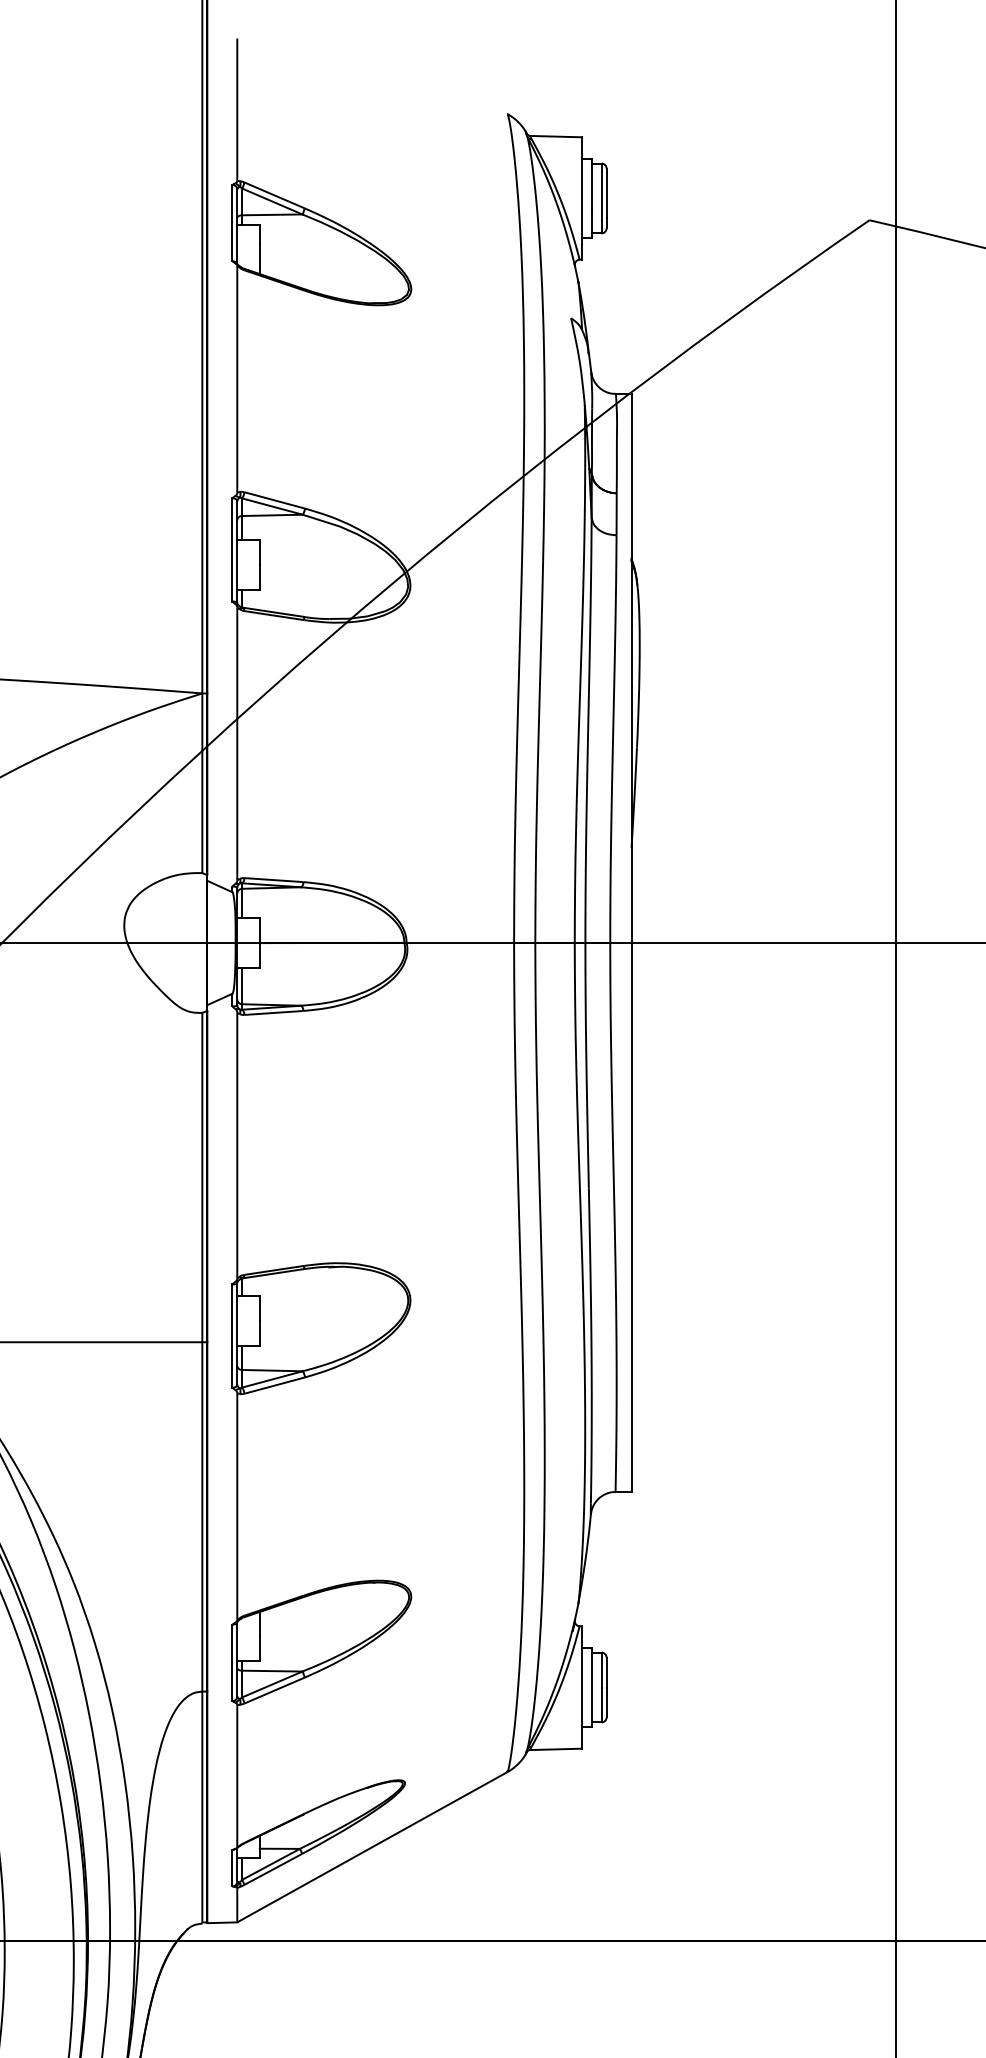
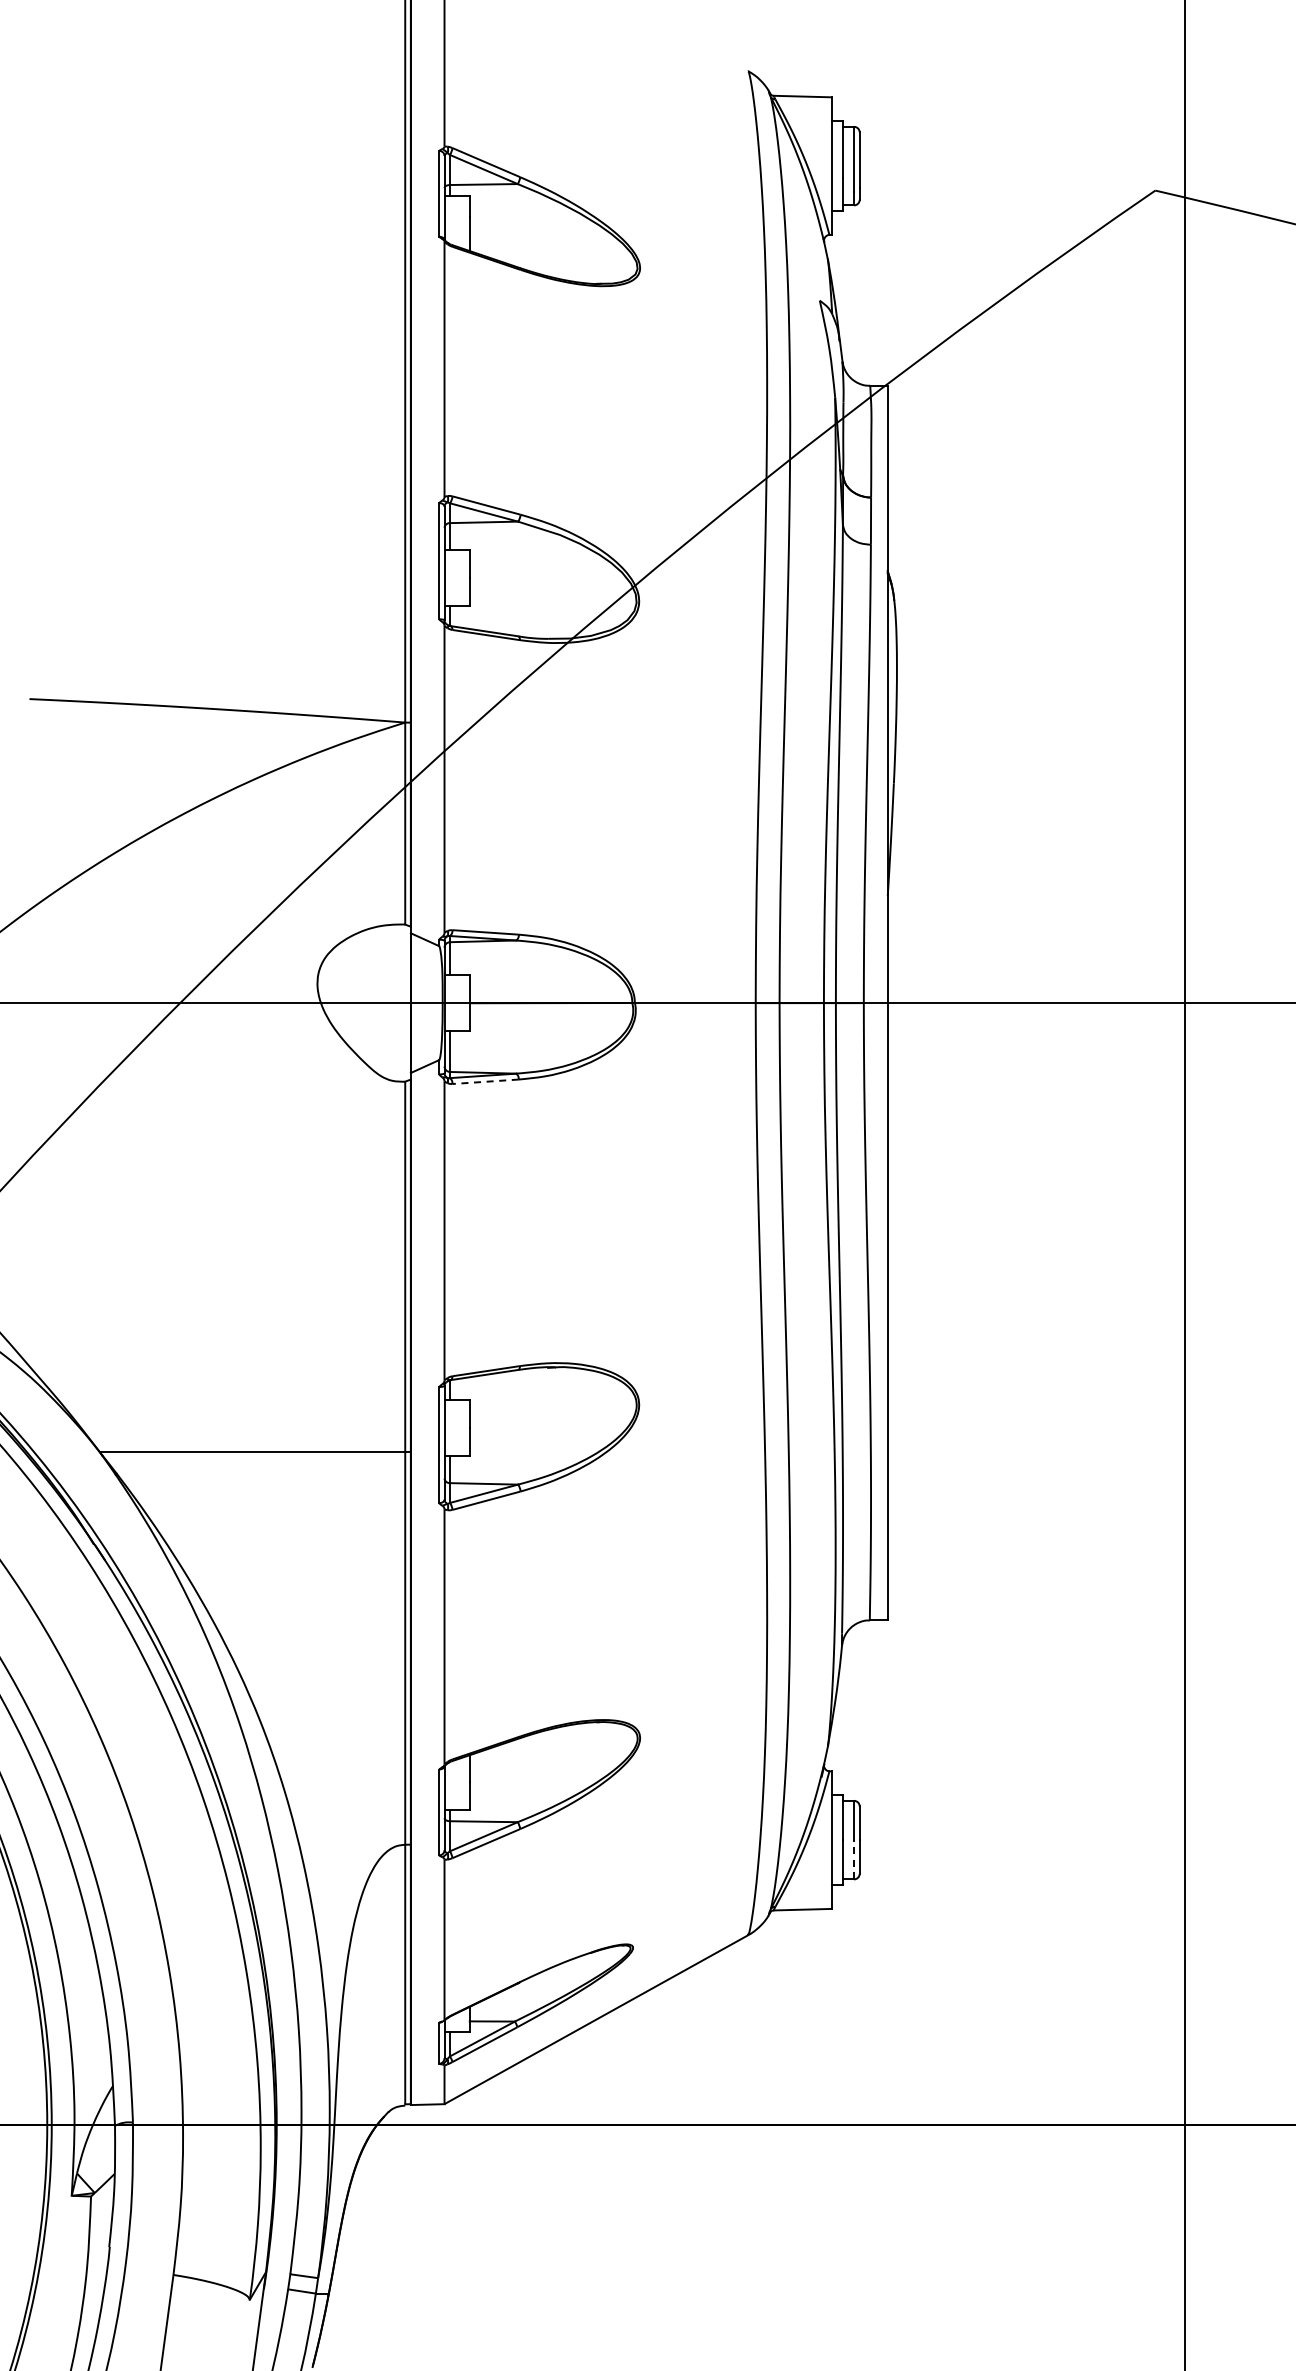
line: (273, 1012) -> (485, 1081), solid -> dashed
line: (601, 1704) -> (854, 1859), solid -> dashed

